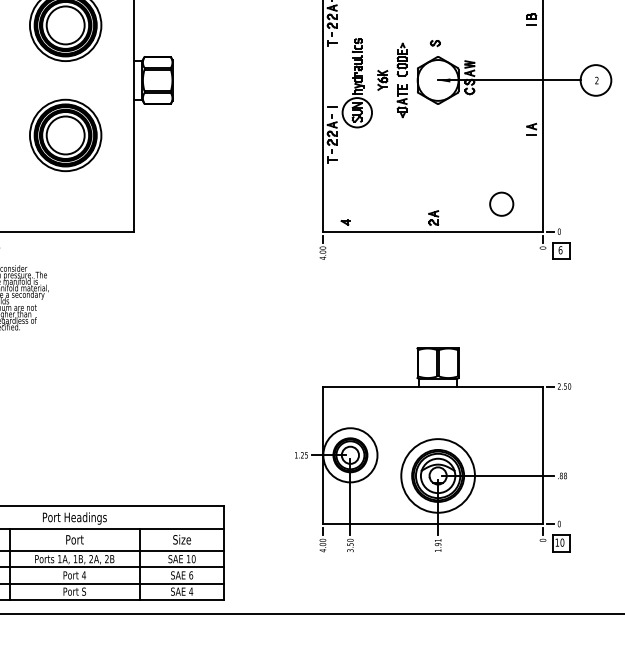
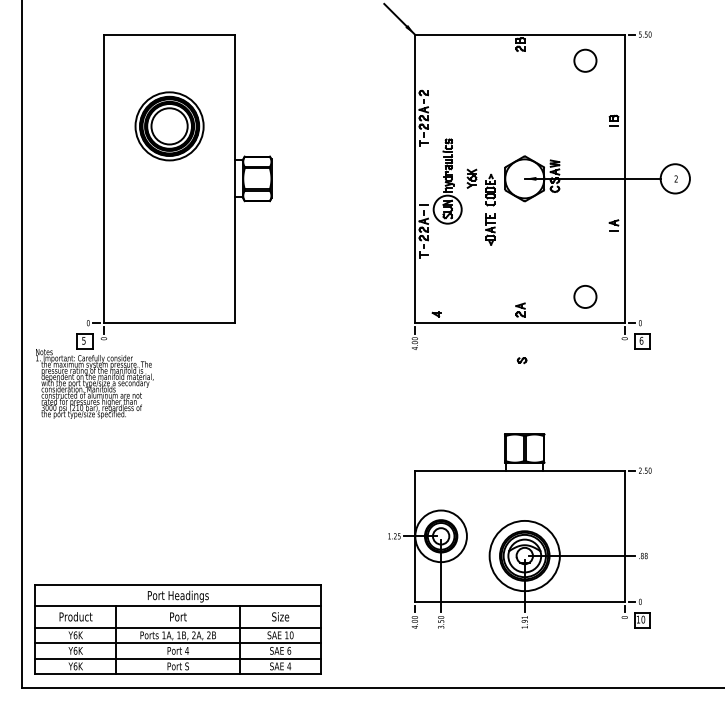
part: (434, 43) -> (521, 360), moved
part: (402, 80) -> (490, 209), moved
part: (65, 135) -> (169, 231), removed

